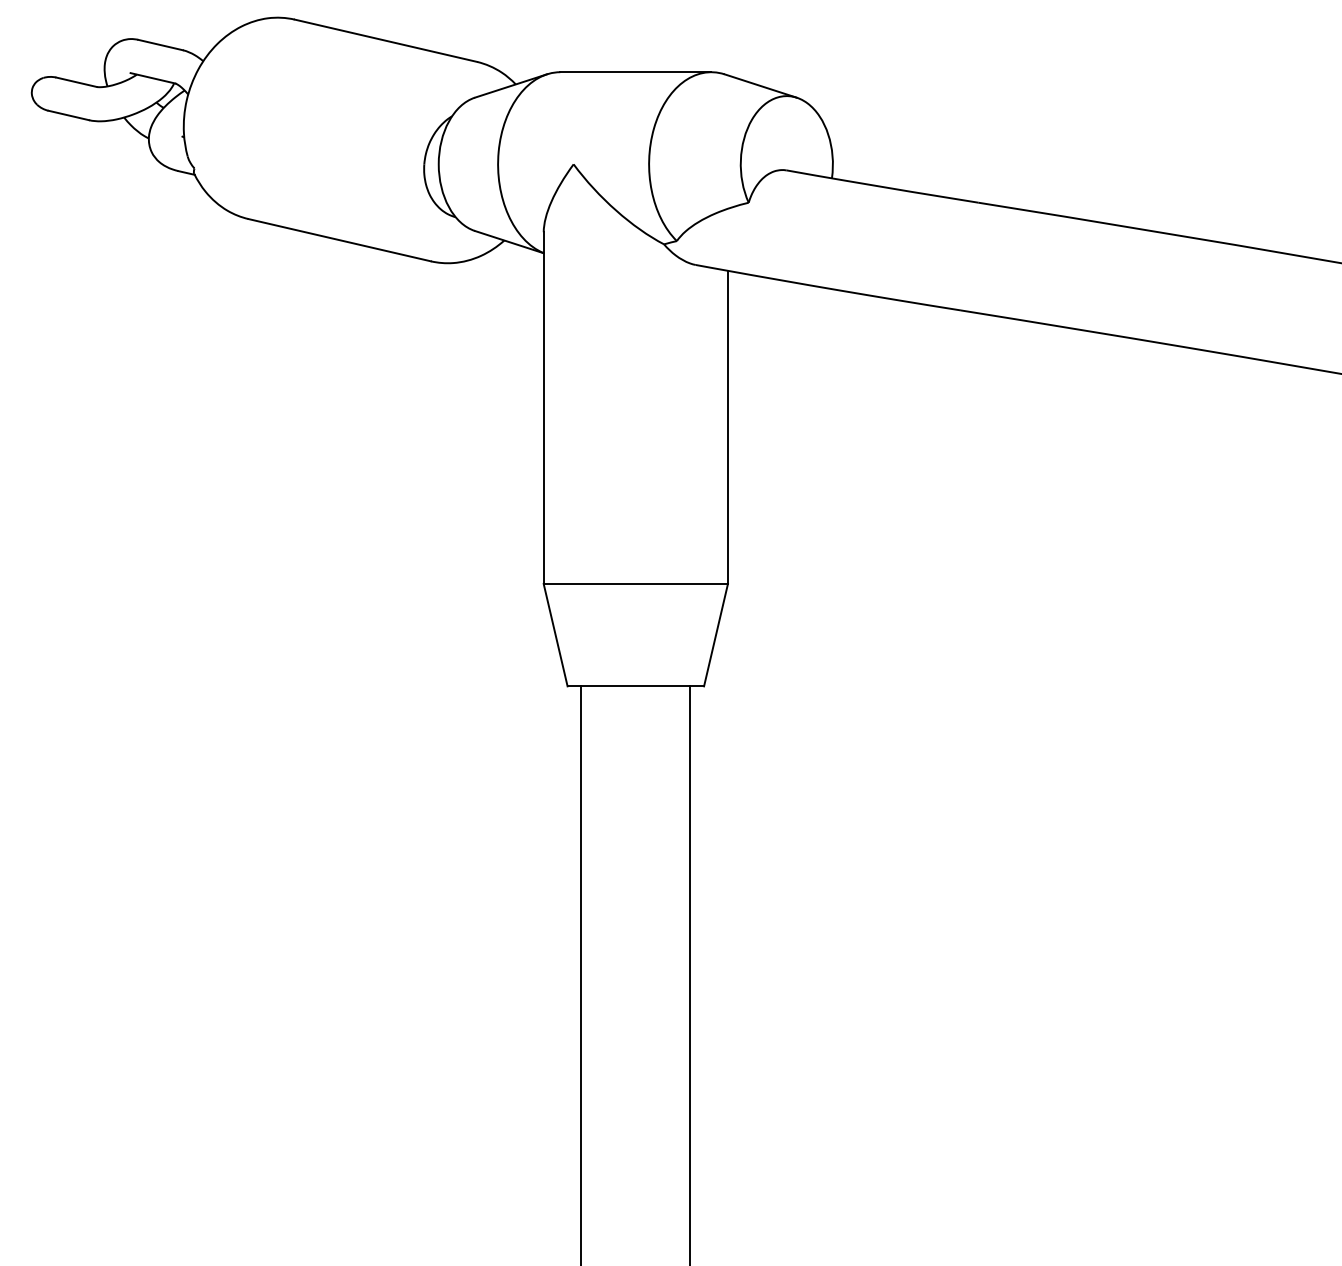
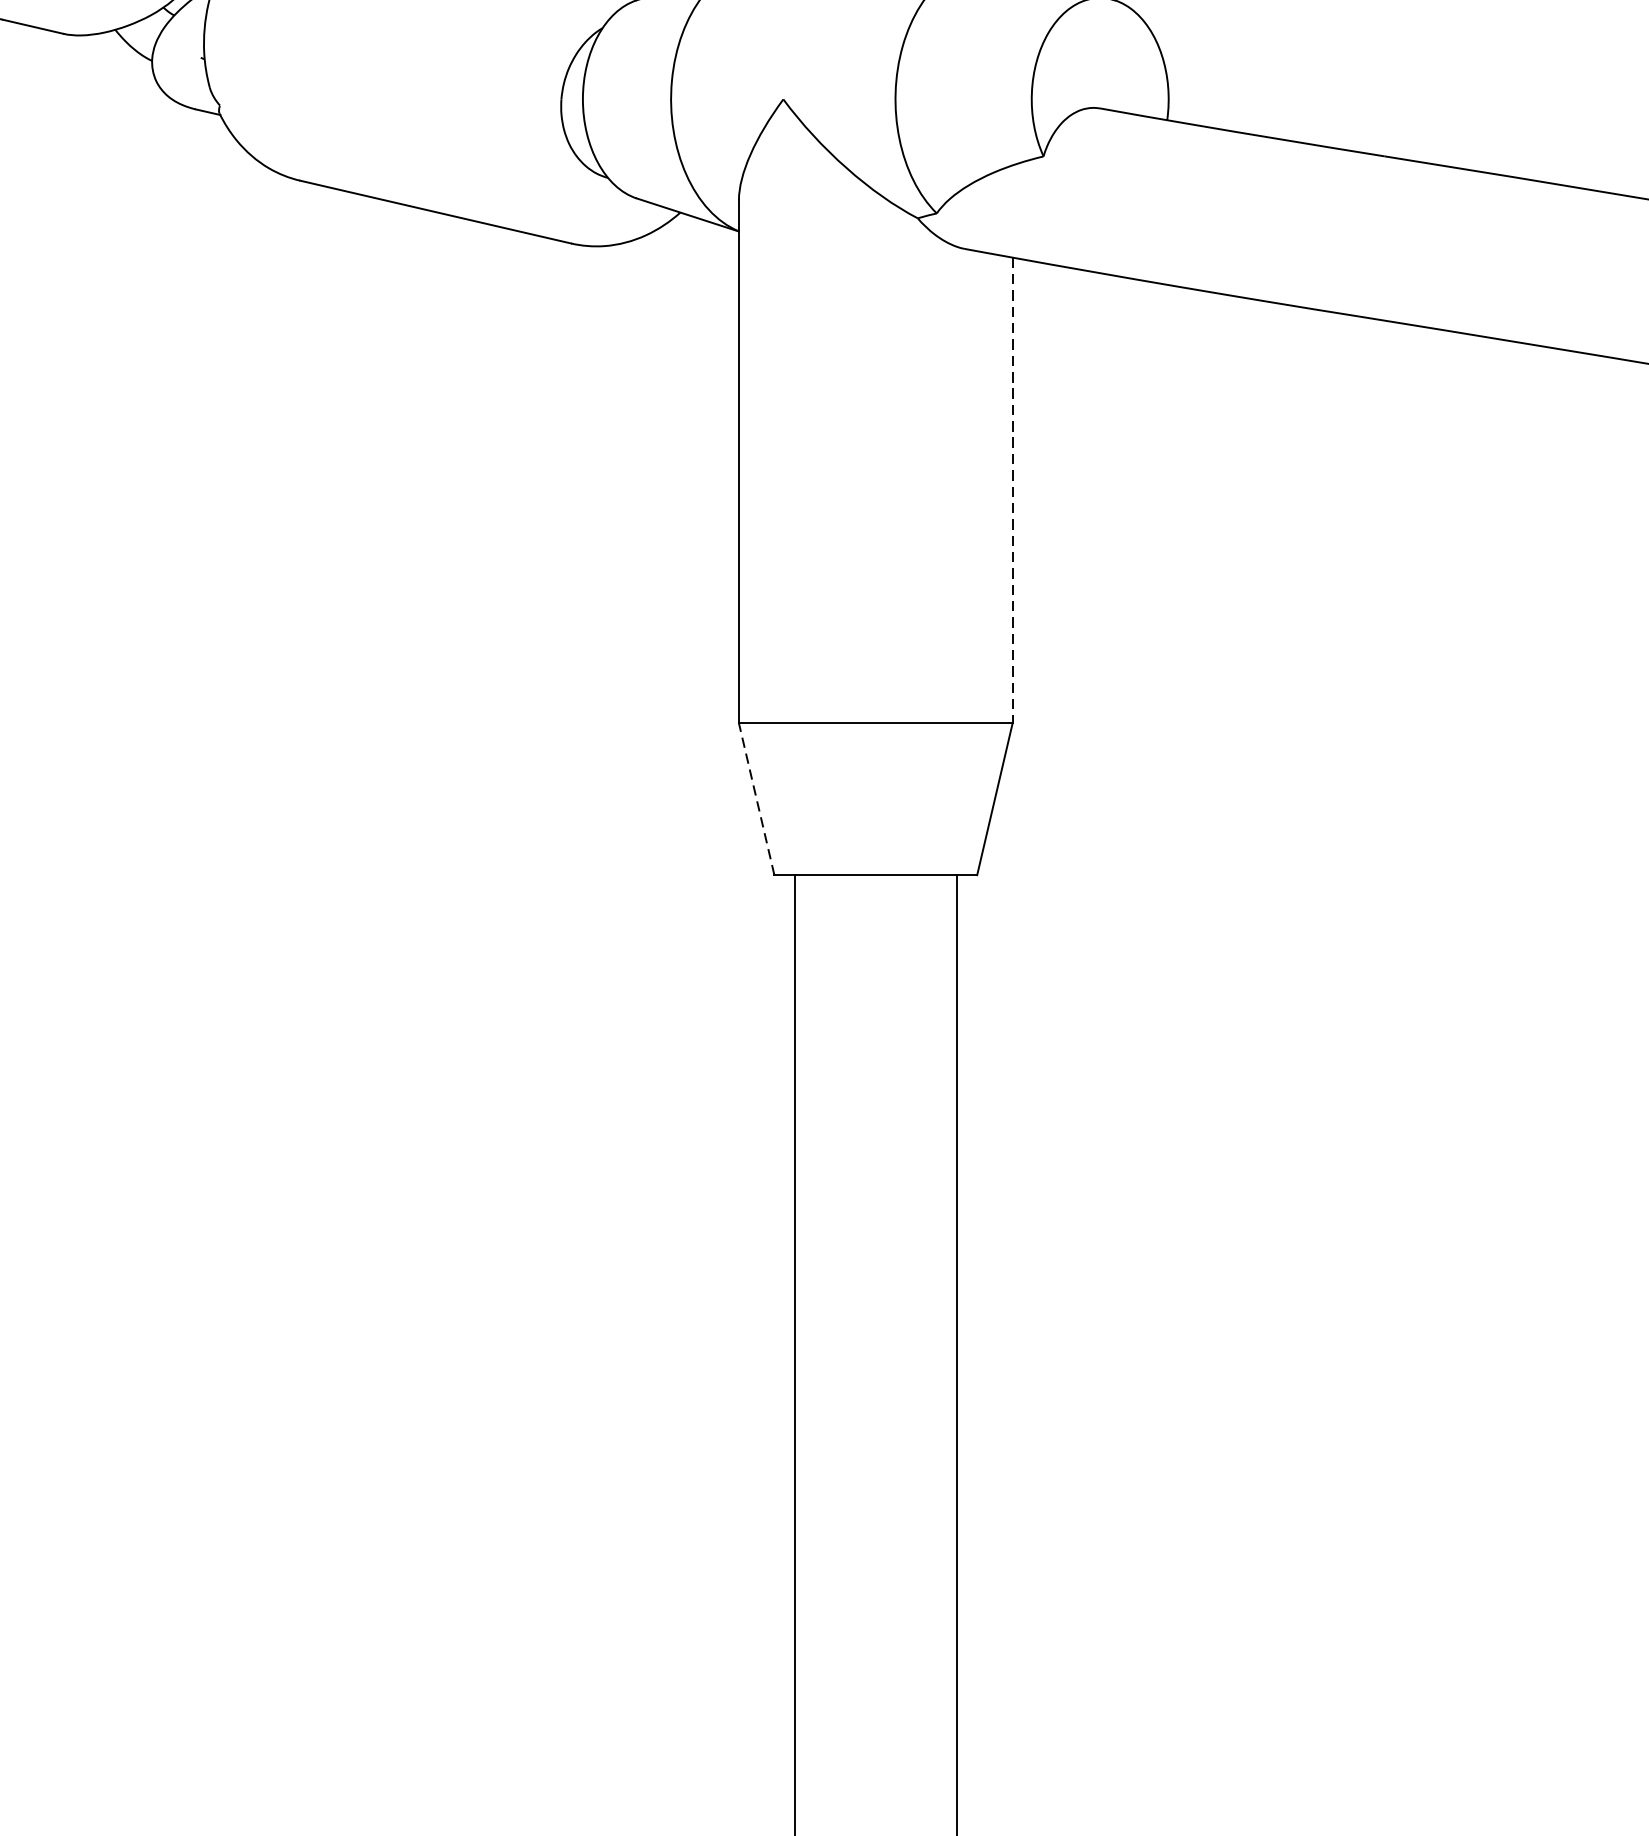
line: (727, 427) -> (1012, 490), solid -> dashed
line: (555, 635) -> (756, 799), solid -> dashed

